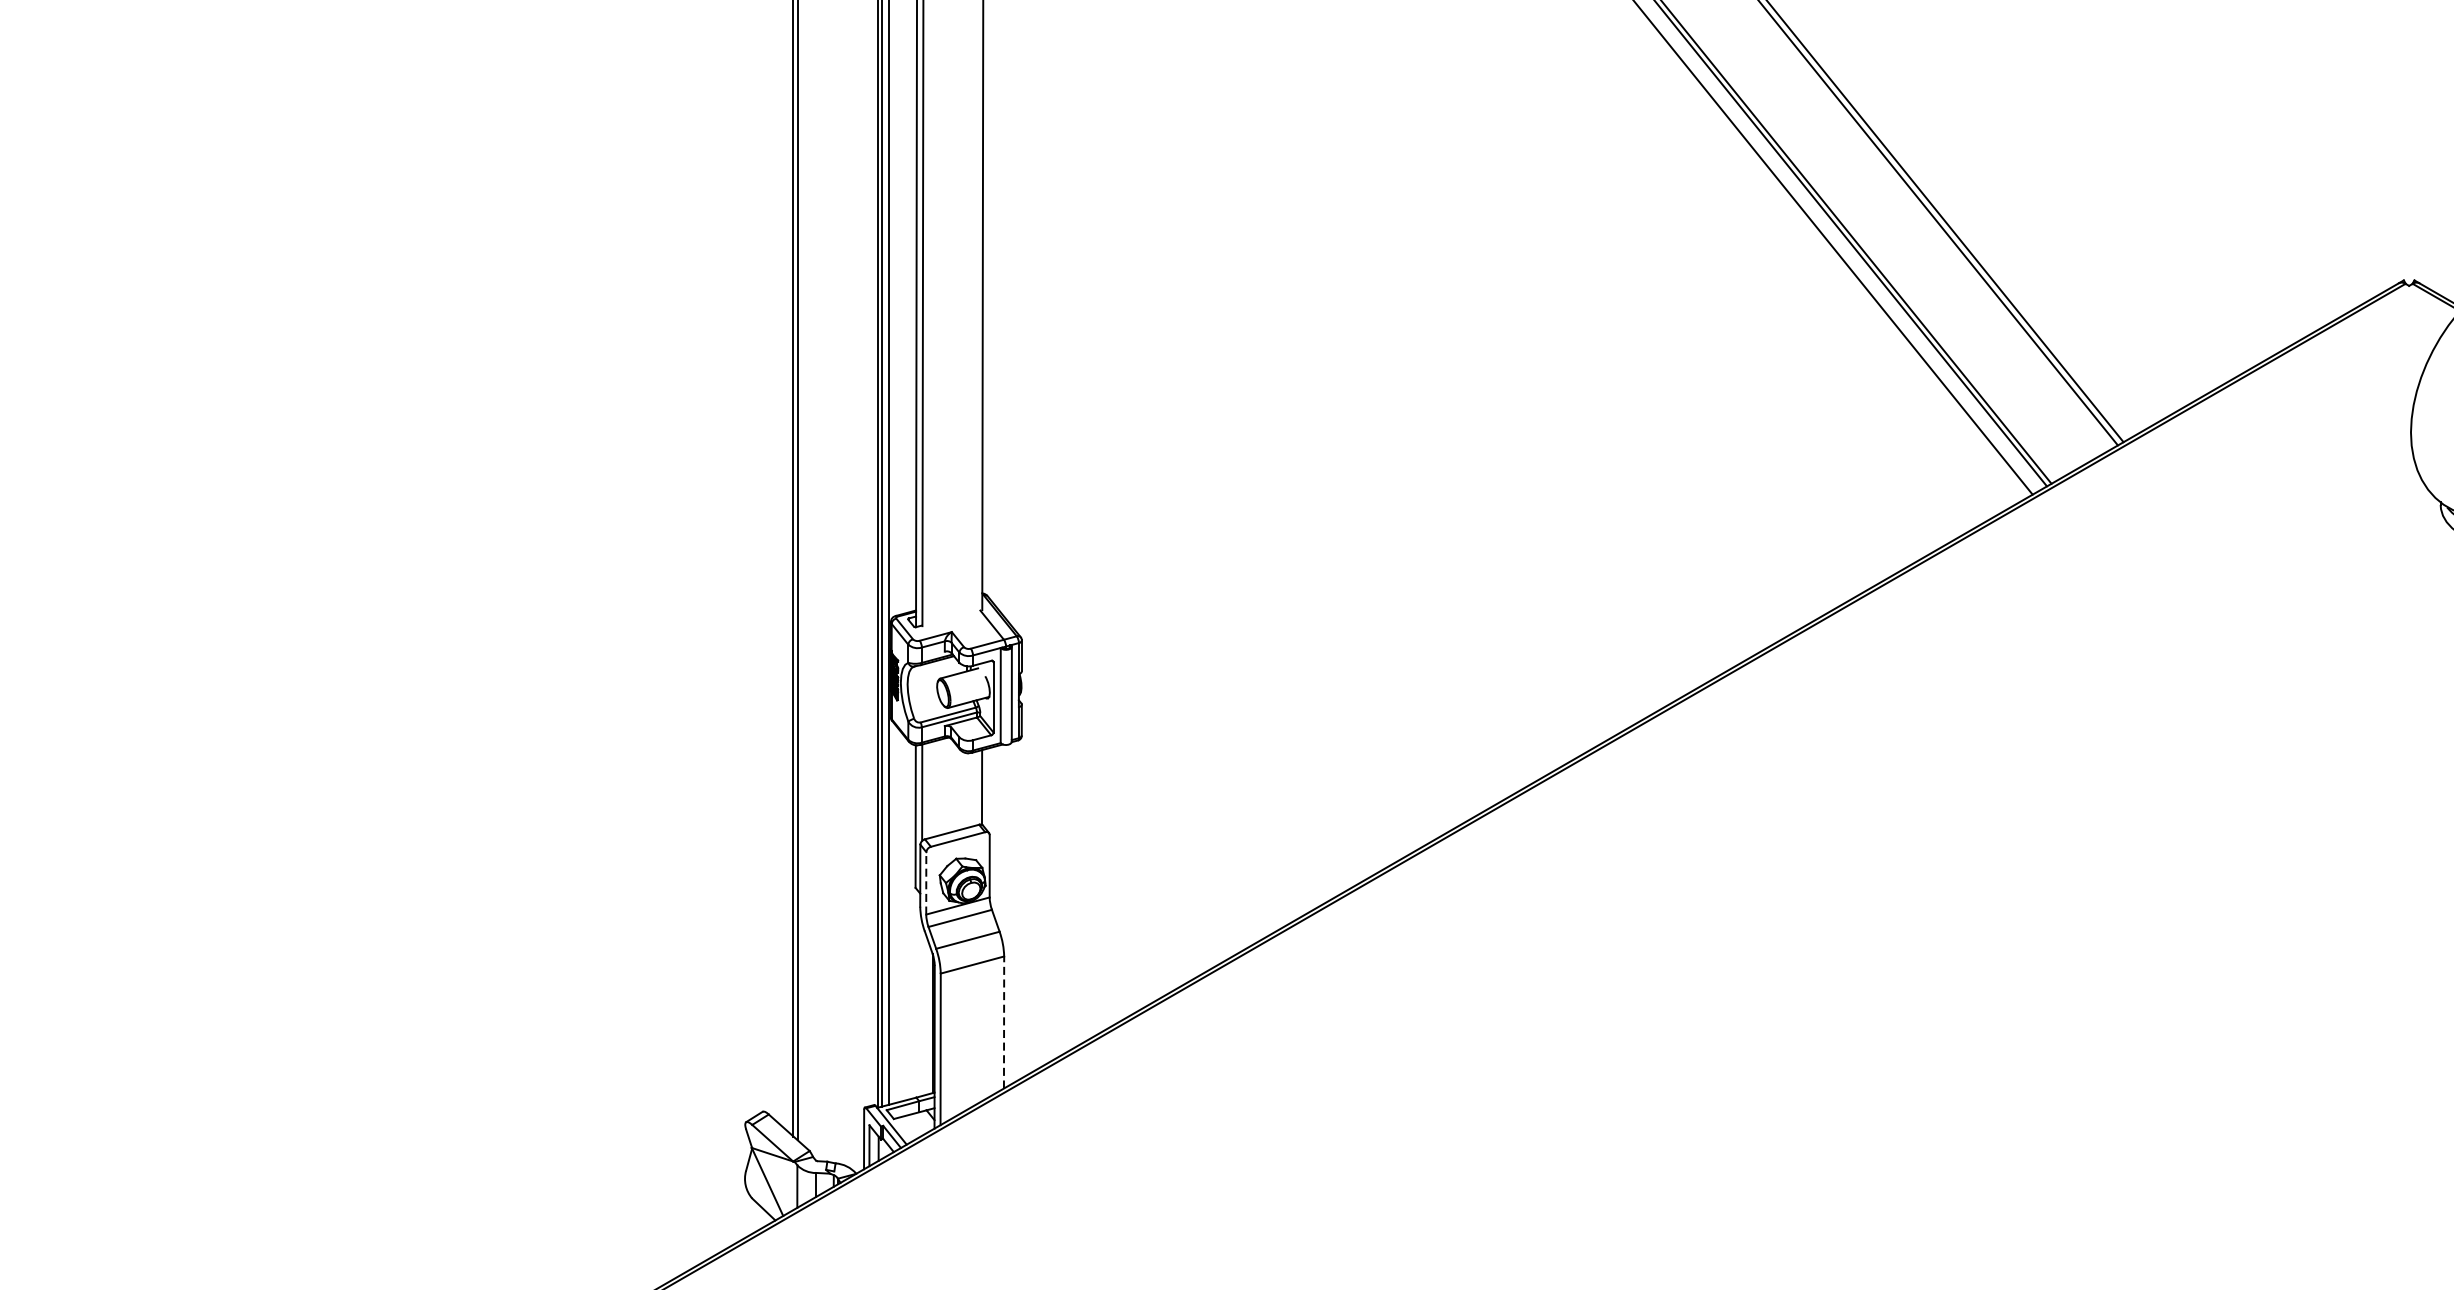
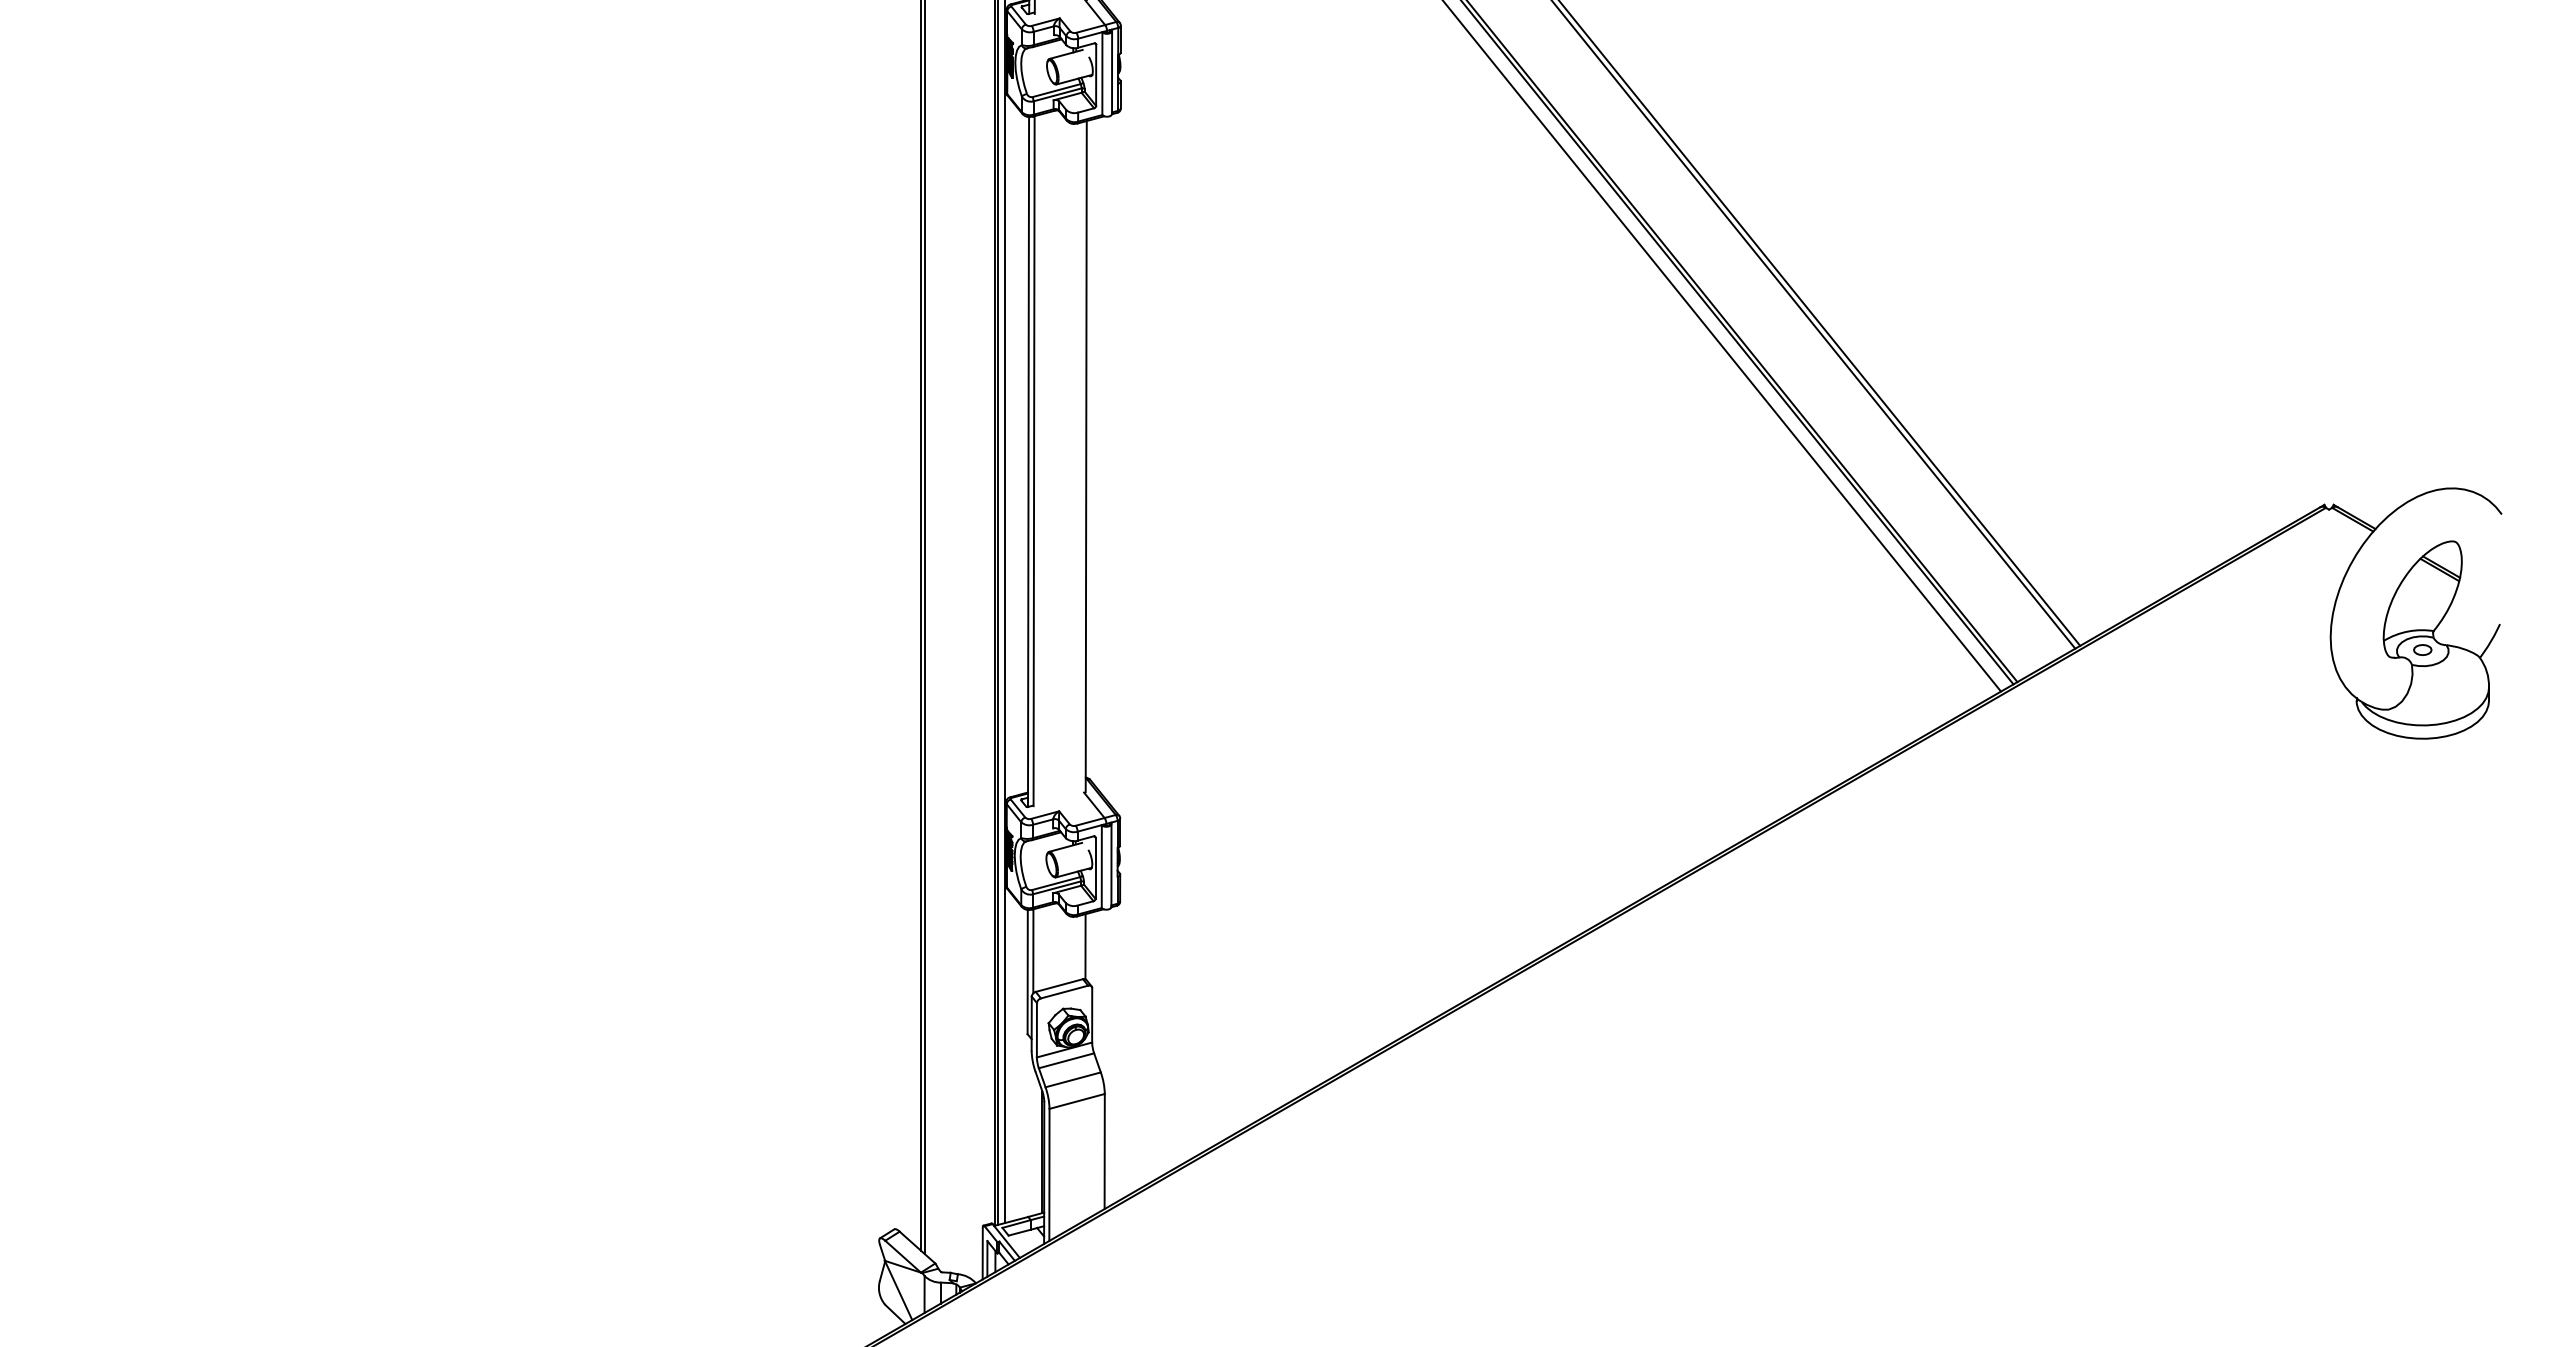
line: (925, 882) -> (1036, 1029), dashed -> solid
line: (1003, 1022) -> (1104, 1151), dashed -> solid

